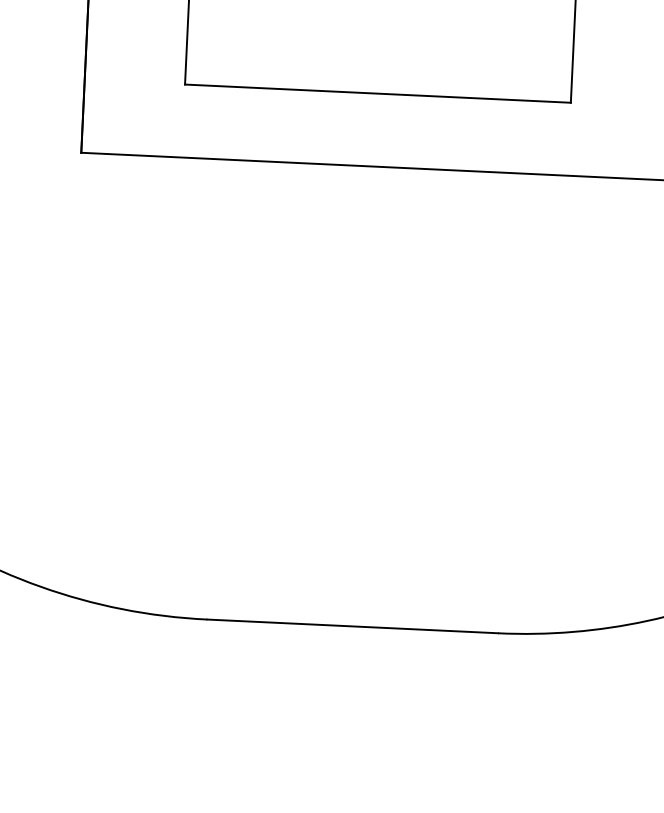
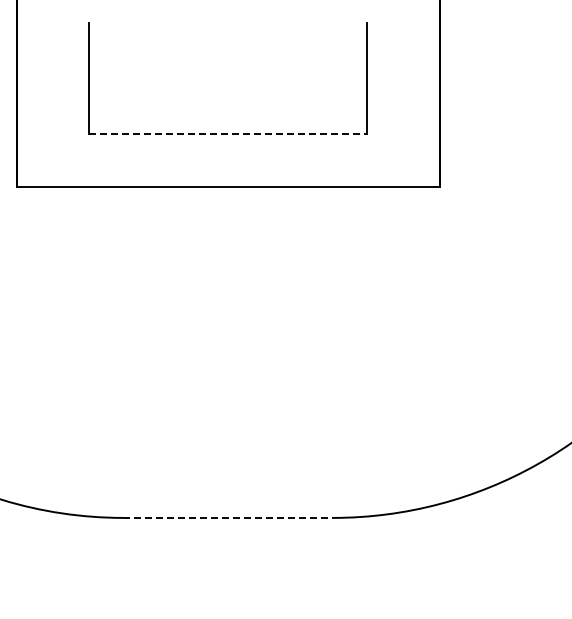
line: (378, 93) -> (228, 133), solid -> dashed
line: (353, 625) -> (228, 517), solid -> dashed

